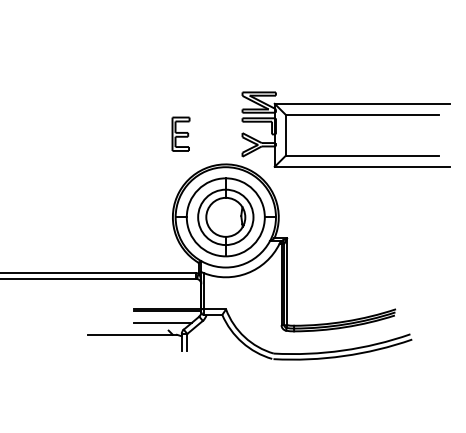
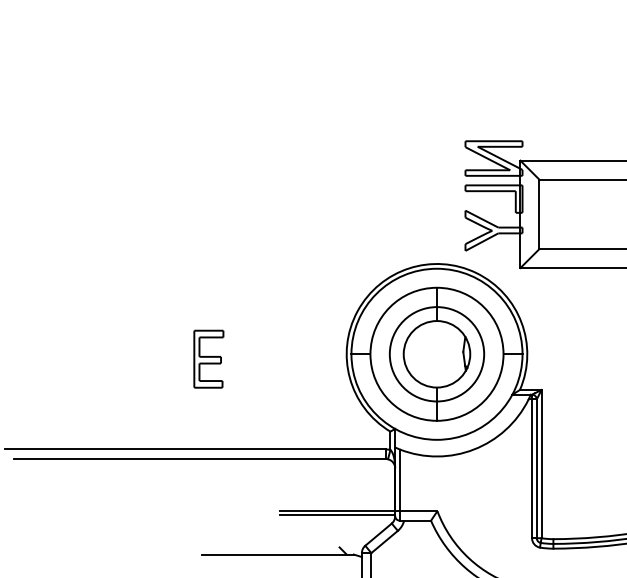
part: (180, 133) -> (207, 357), moved
line: (162, 322) -> (329, 533), removed

